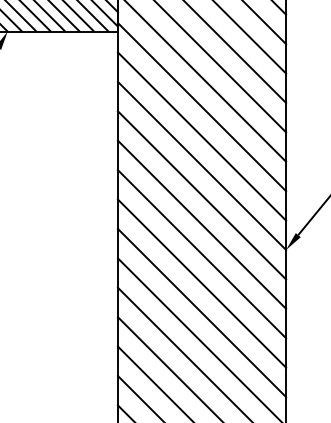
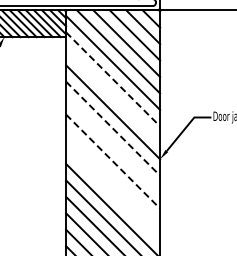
line: (202, 107) -> (113, 79), solid -> dashed
line: (202, 135) -> (113, 95), removed
line: (202, 196) -> (113, 129), solid -> dashed
line: (202, 225) -> (113, 145), removed
line: (202, 253) -> (113, 161), solid -> dashed
line: (202, 284) -> (113, 178), removed
line: (202, 313) -> (113, 194), removed

